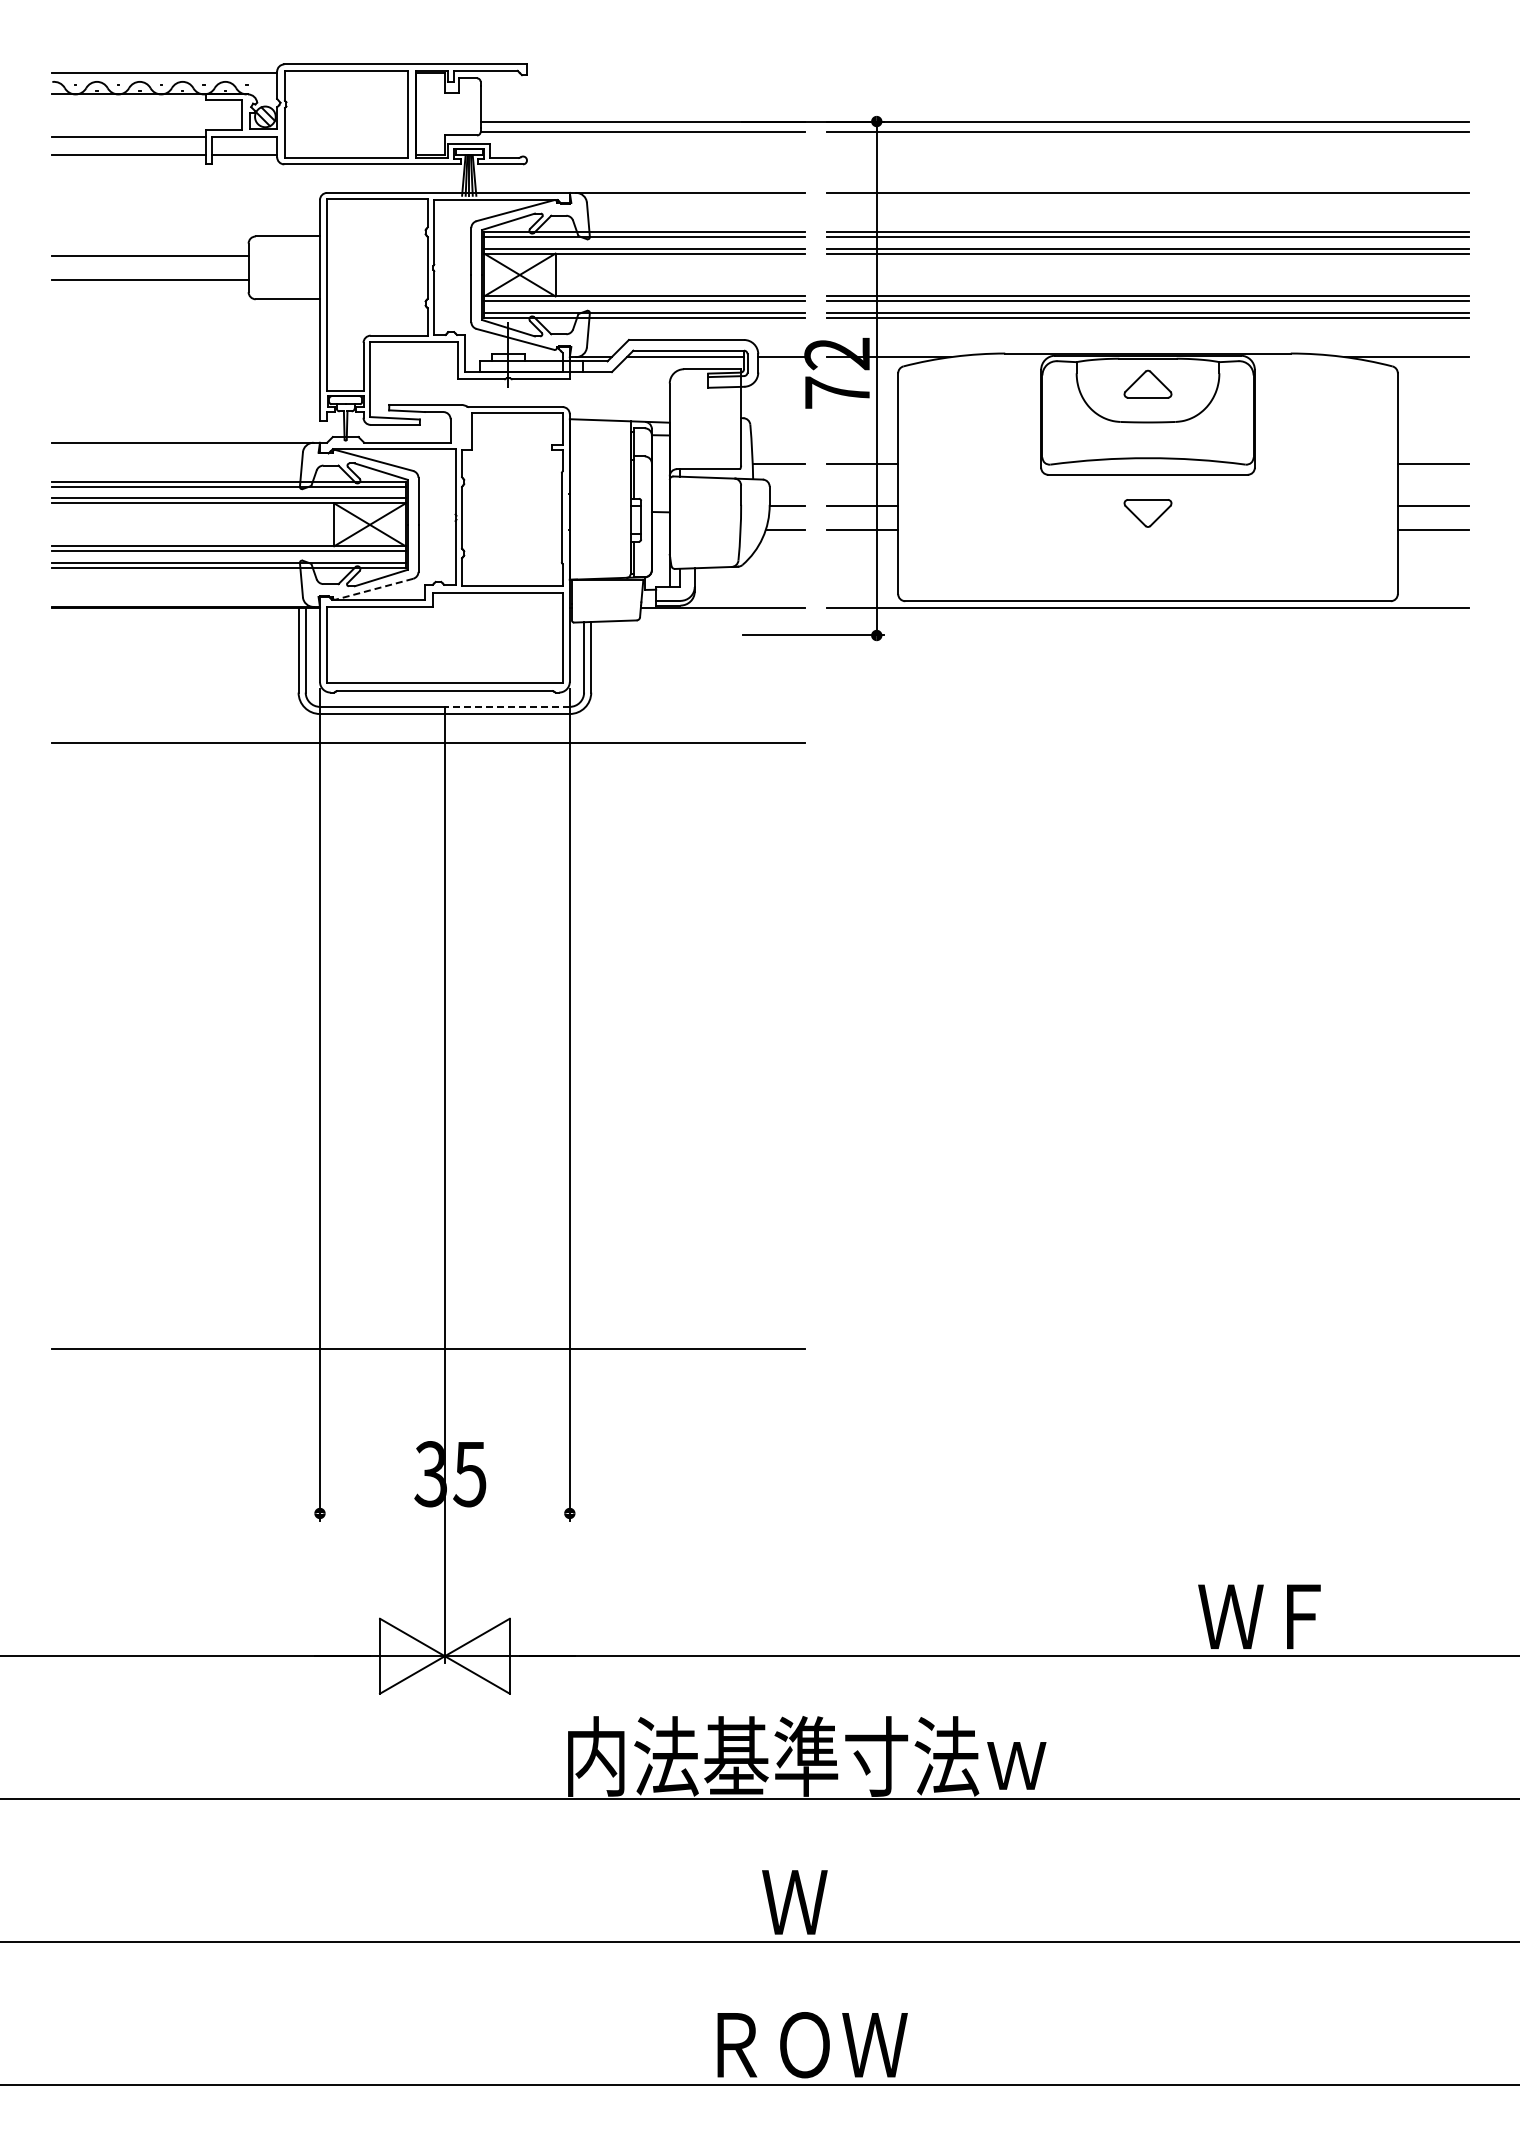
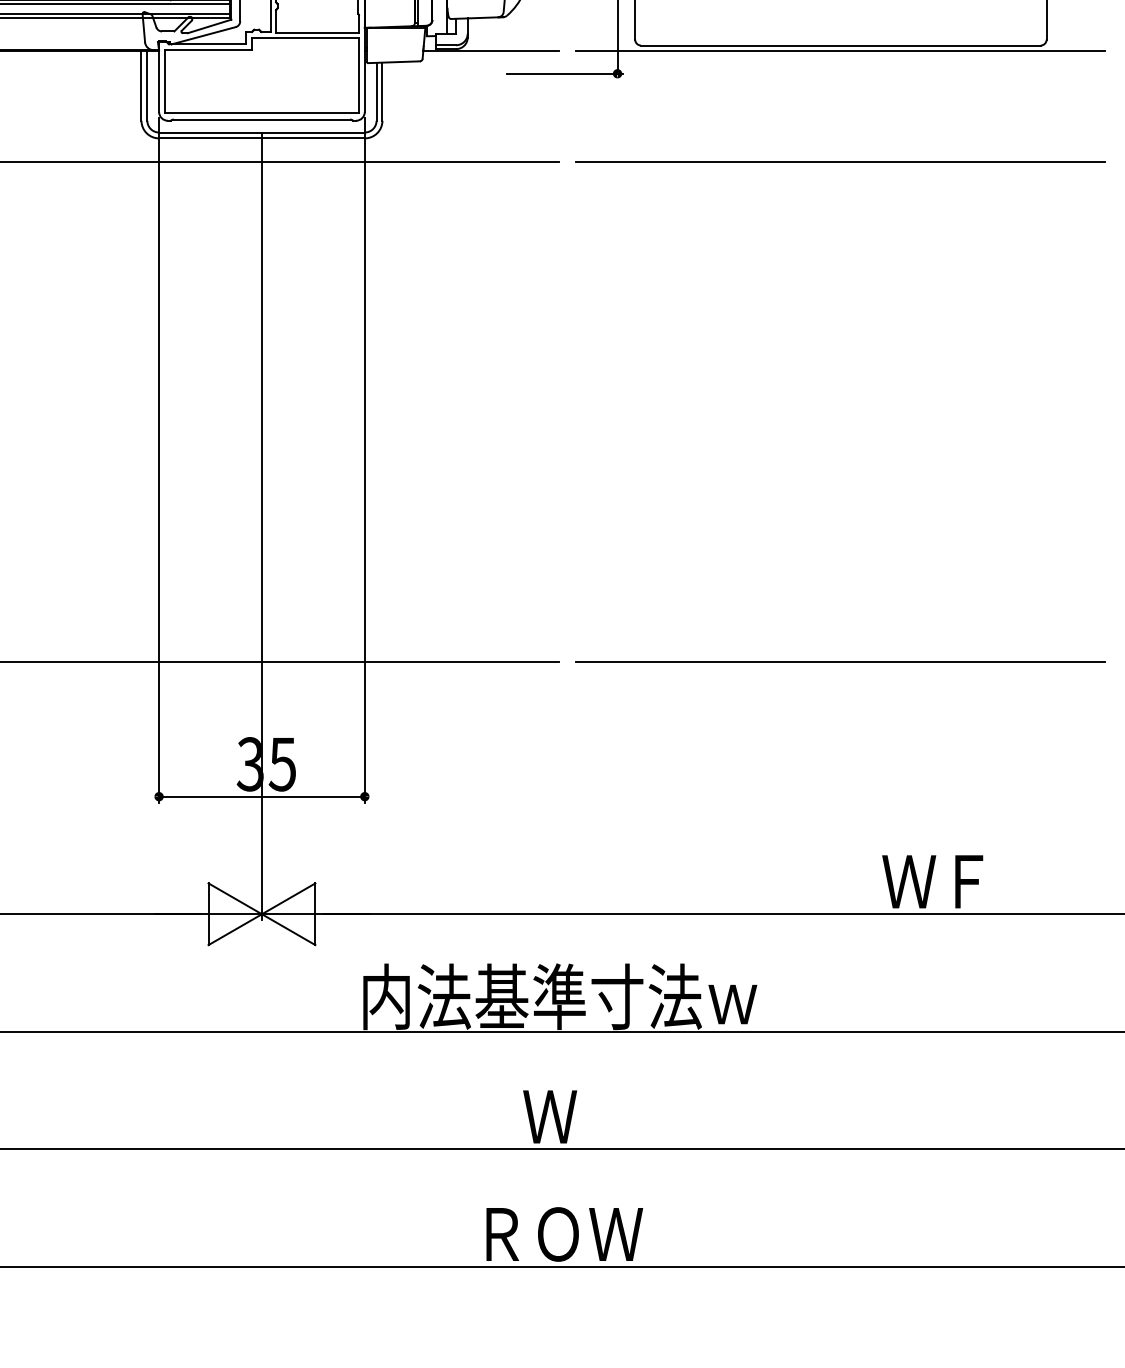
line: (373, 589) -> (203, 35), dashed -> solid
line: (506, 706) -> (312, 132), dashed -> solid
line: (1147, 742) -> (840, 161), added
line: (1147, 1349) -> (840, 661), added
line: (444, 1513) -> (261, 796), added

